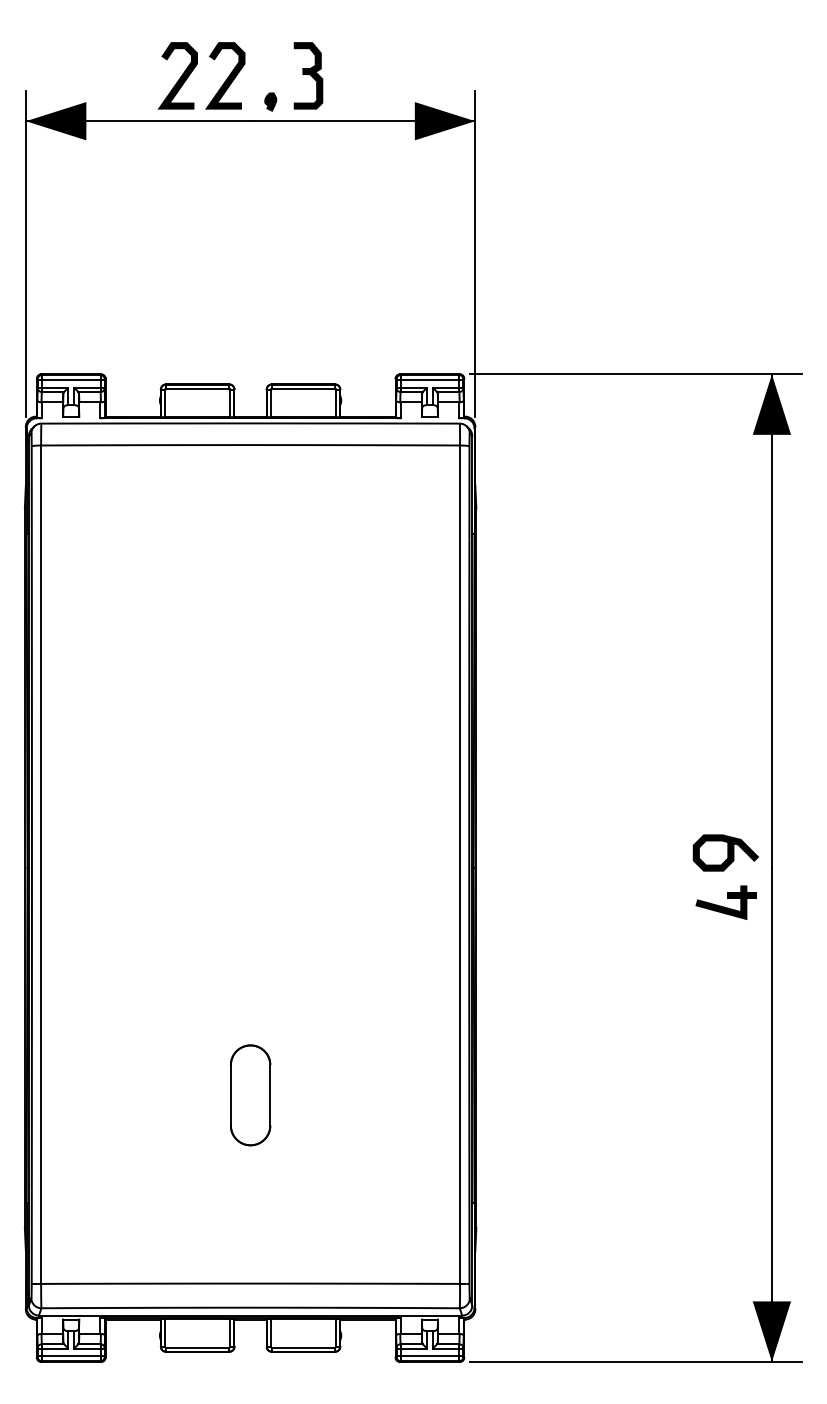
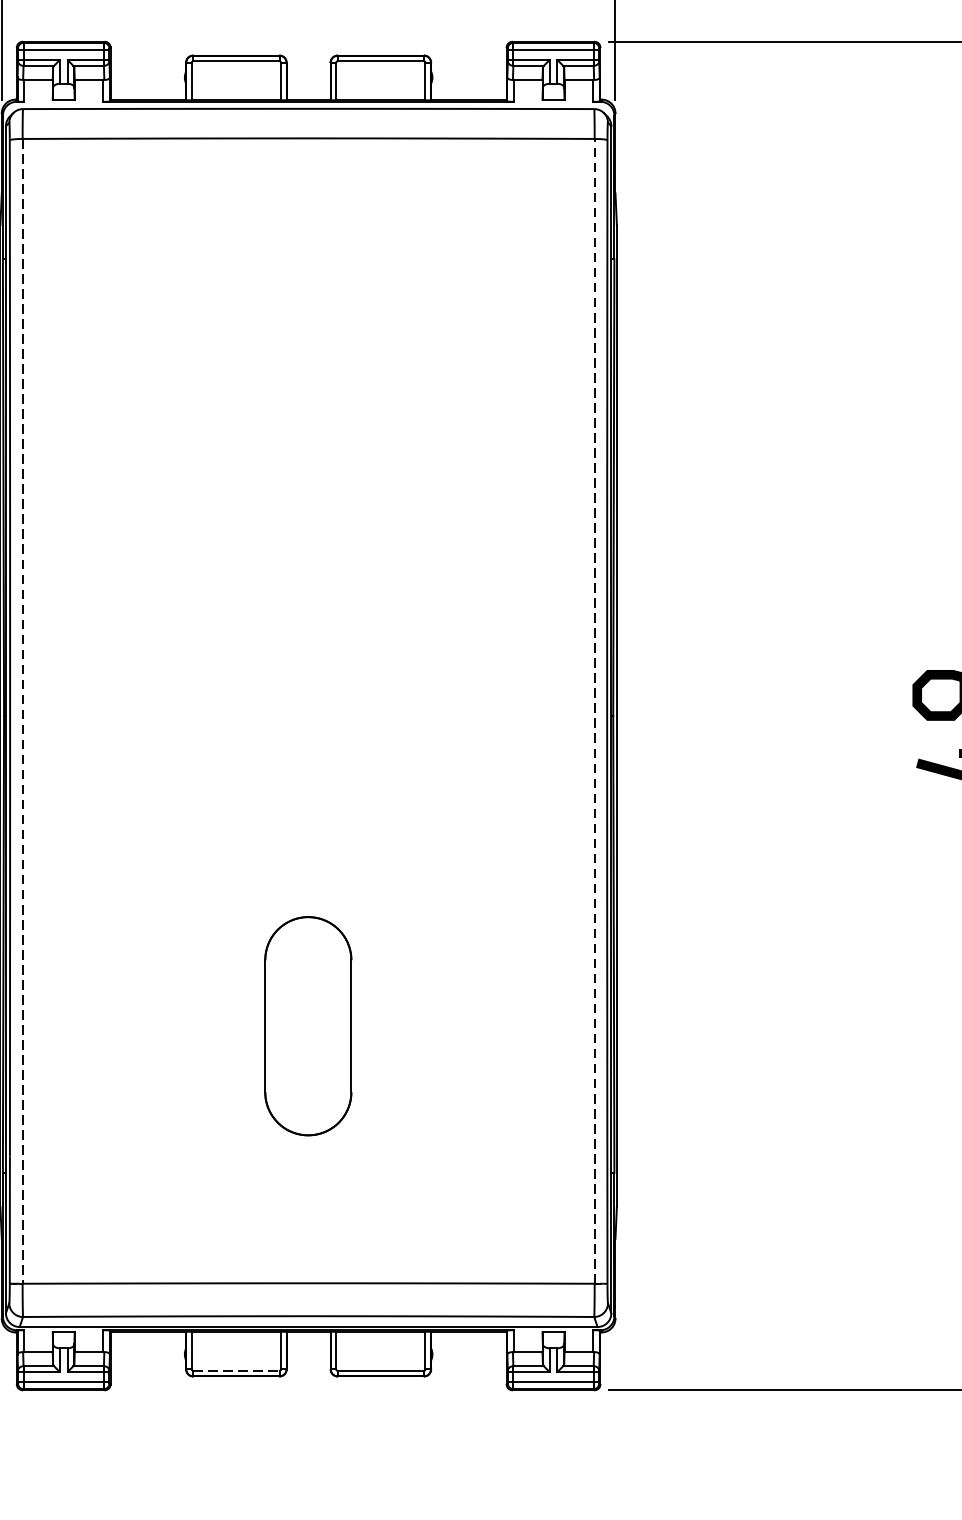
line: (460, 864) -> (595, 711), solid -> dashed
line: (41, 865) -> (23, 712), solid -> dashed
part: (250, 1095) -> (308, 1026), size x1.6
line: (197, 1347) -> (236, 1370), solid -> dashed

